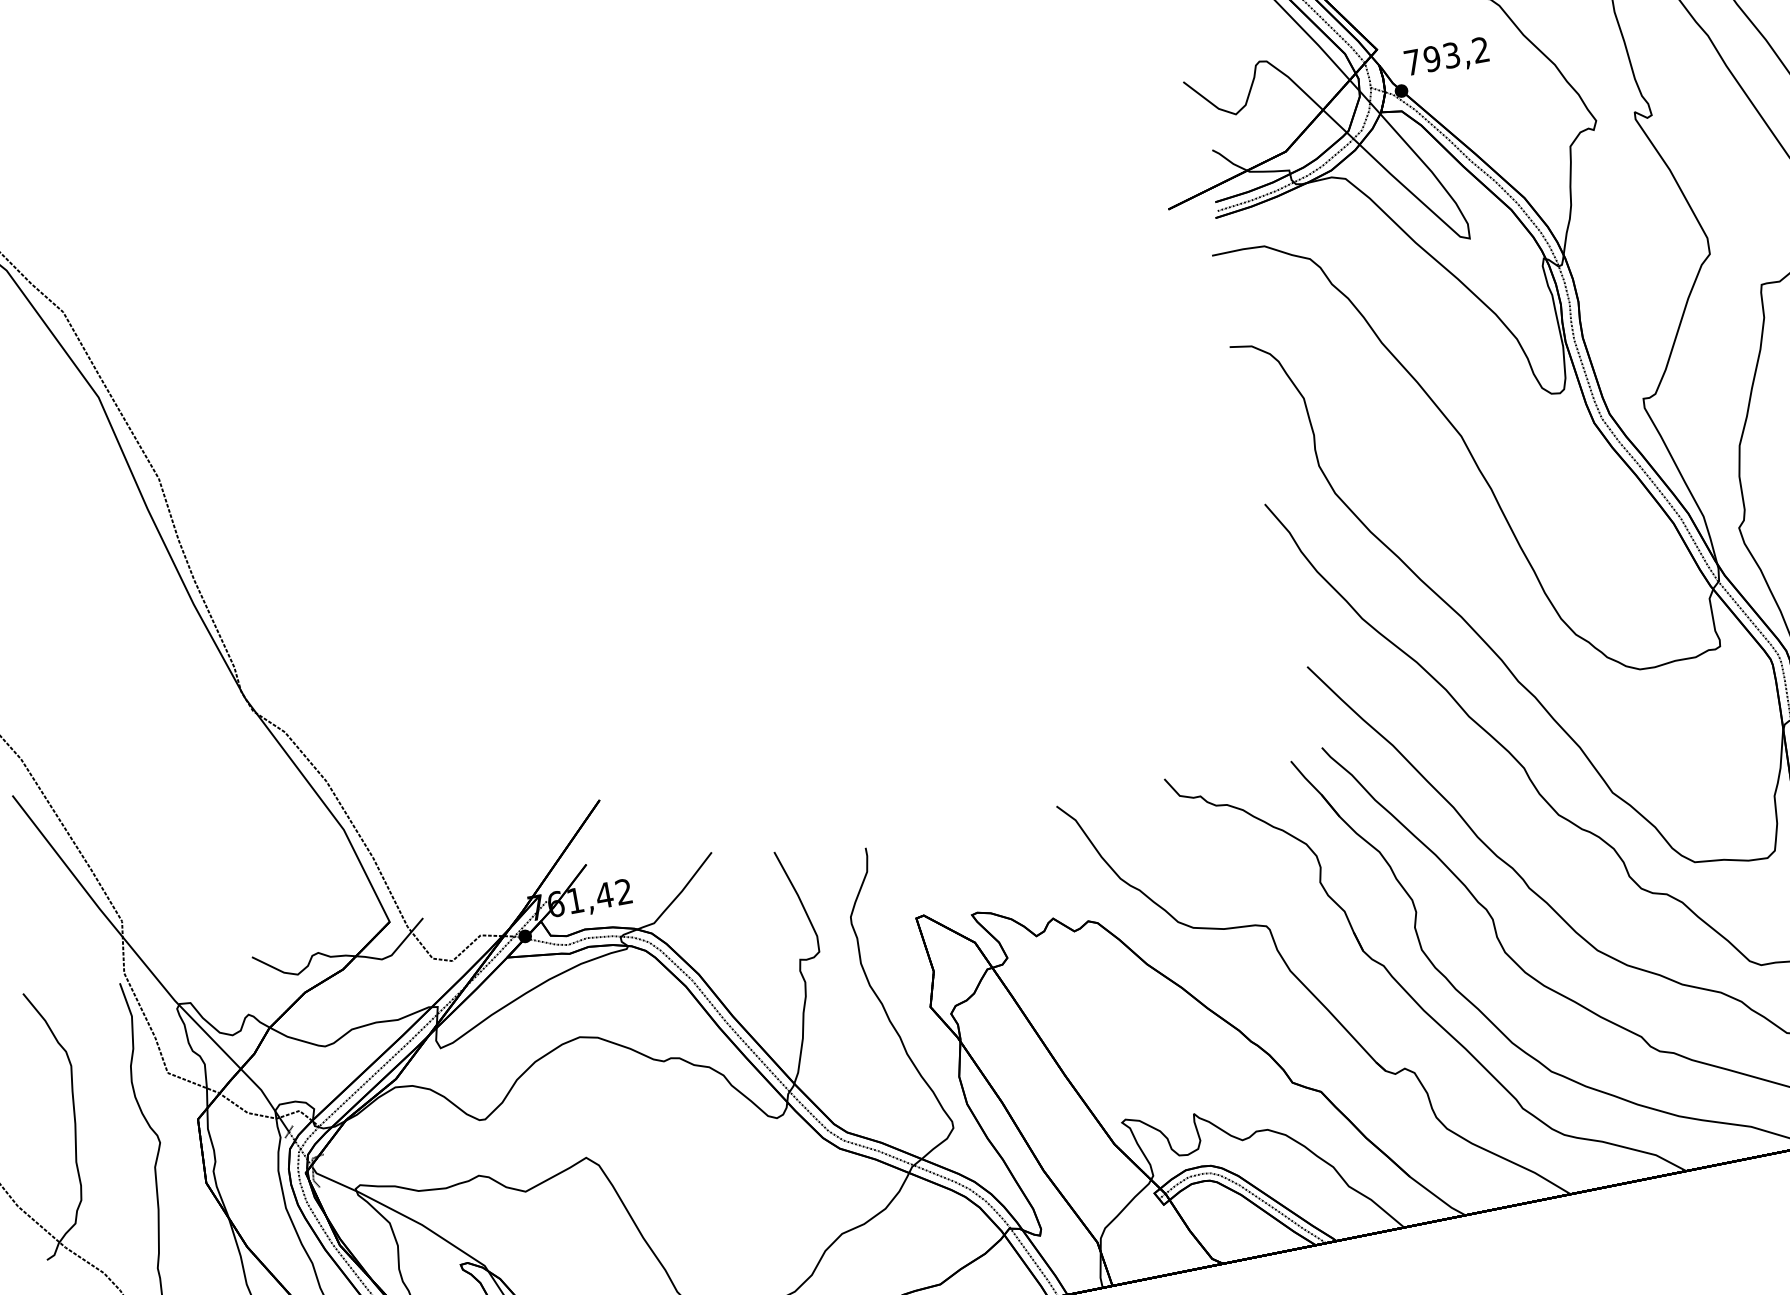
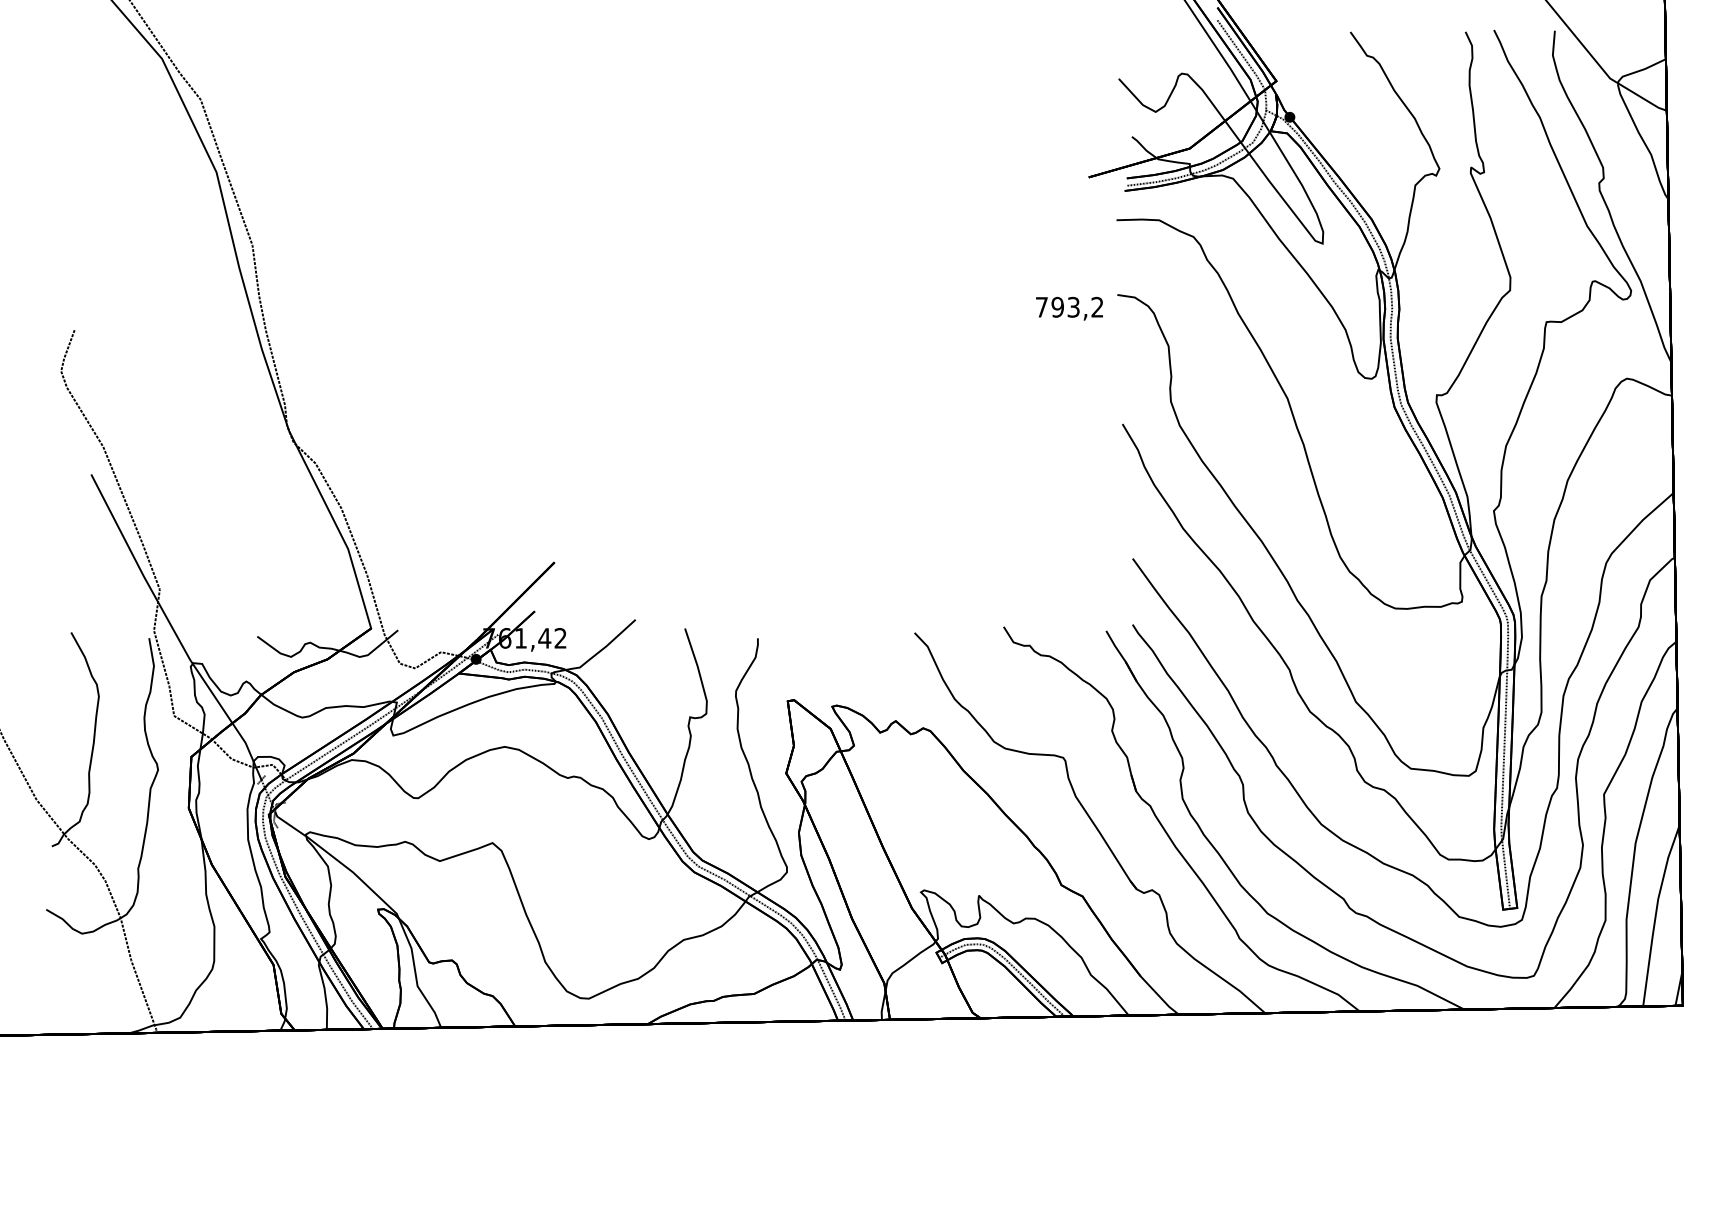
text: (1446, 57) -> (1069, 308), moved

